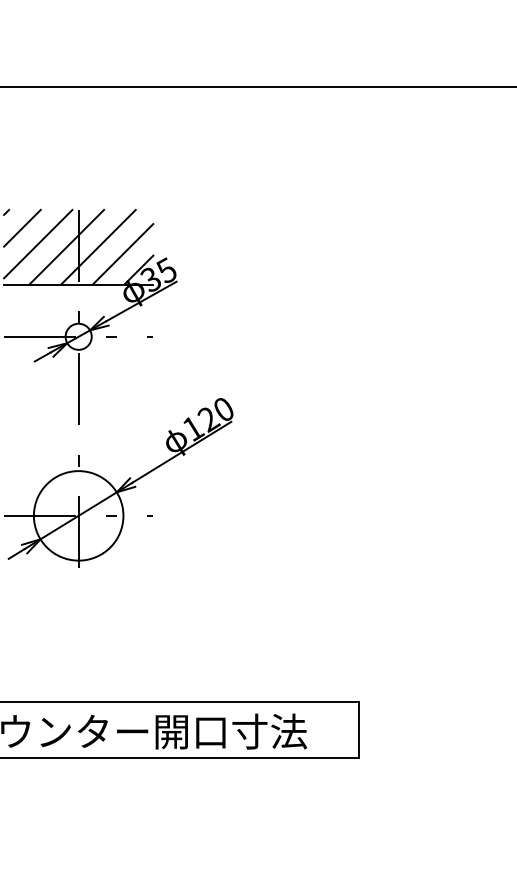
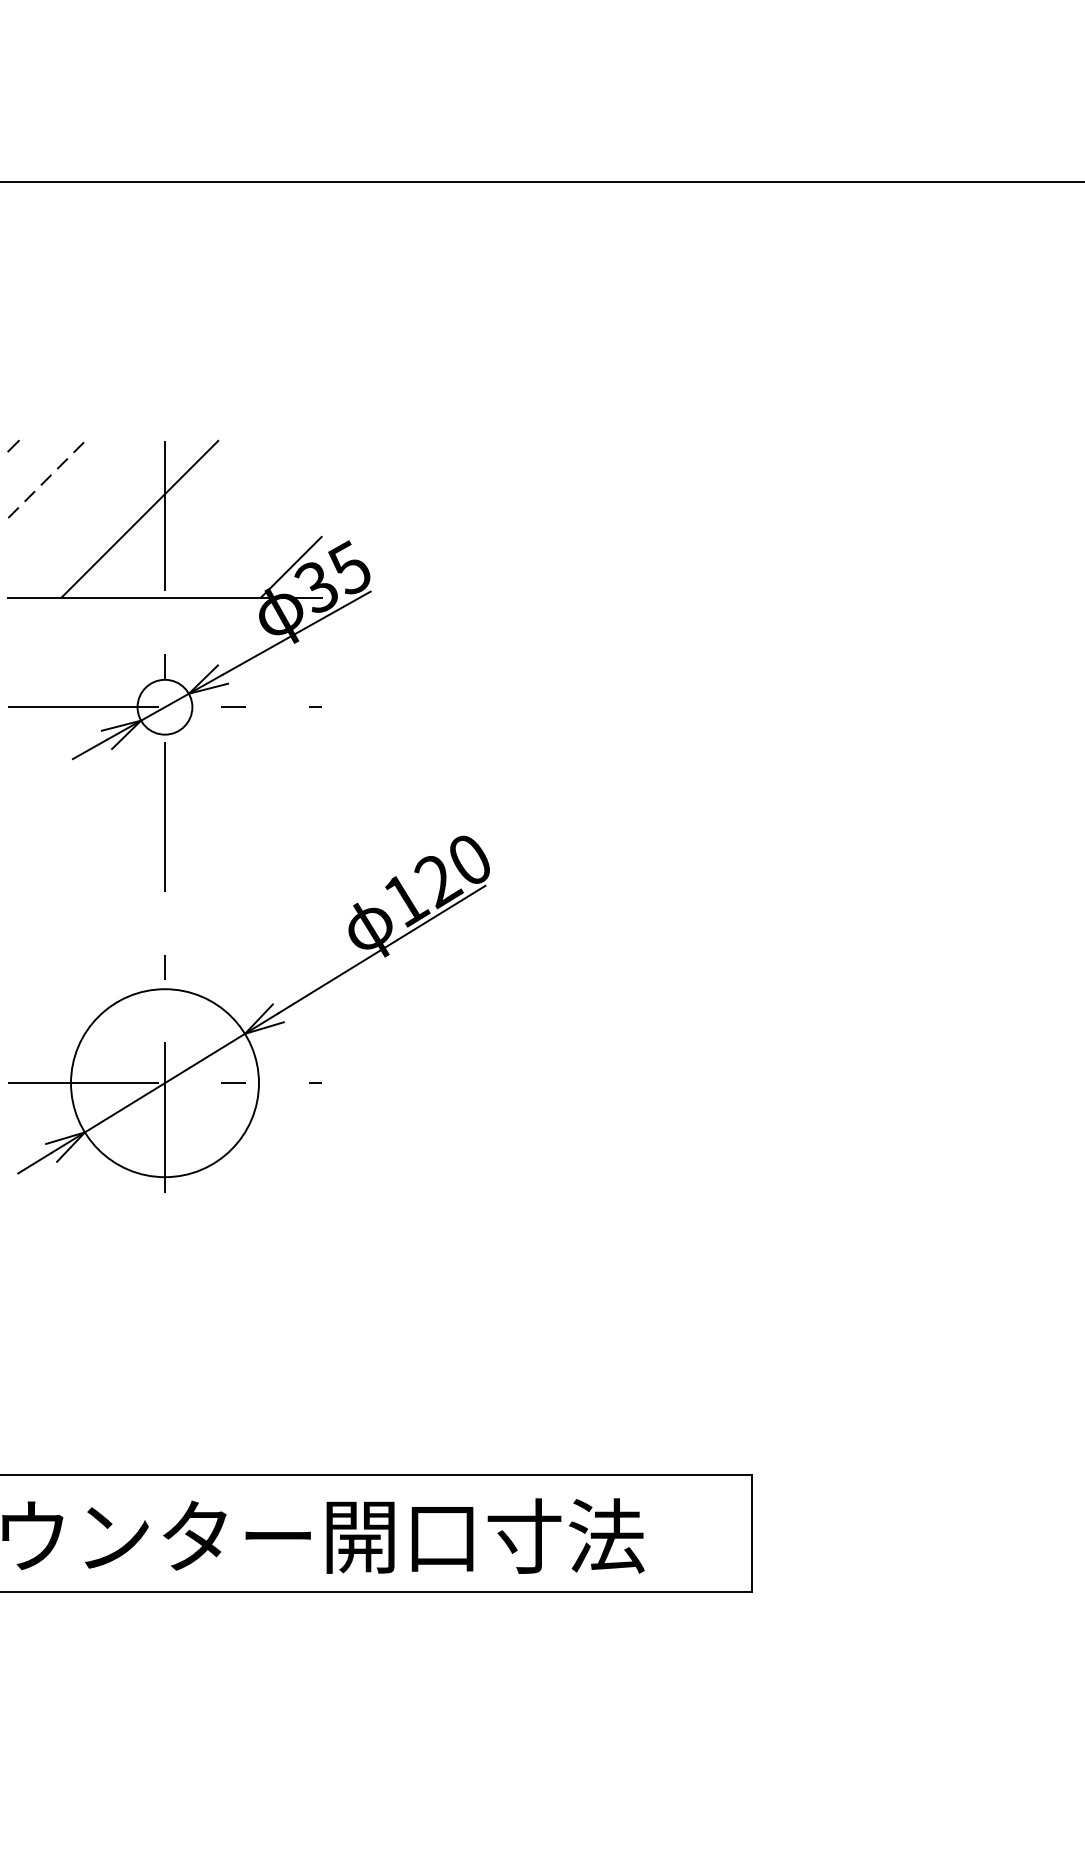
line: (22, 228) -> (47, 479), solid -> dashed
line: (38, 243) -> (80, 511), removed
line: (98, 246) -> (206, 517), removed
line: (122, 254) -> (256, 534), removed

